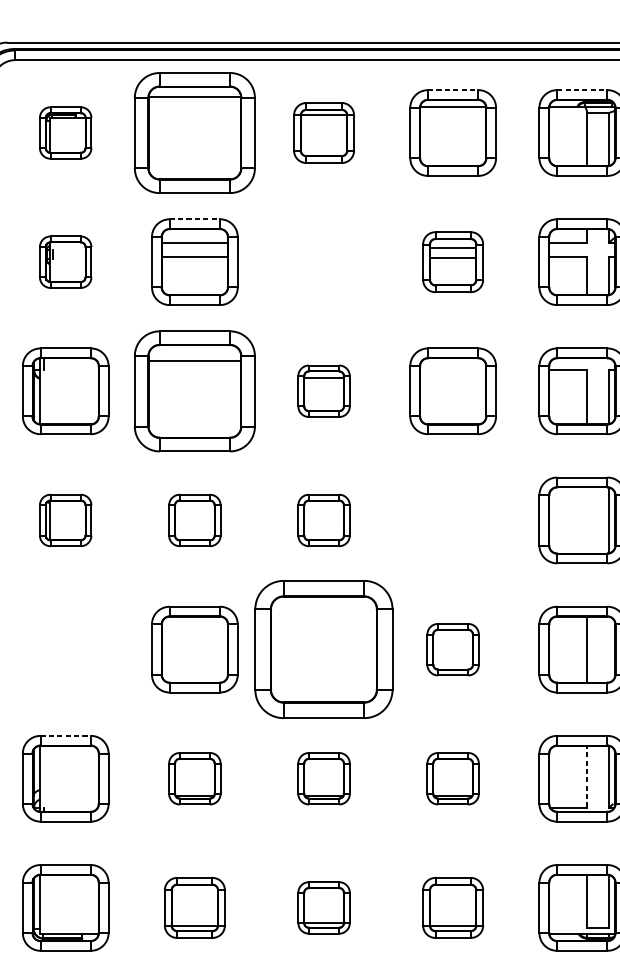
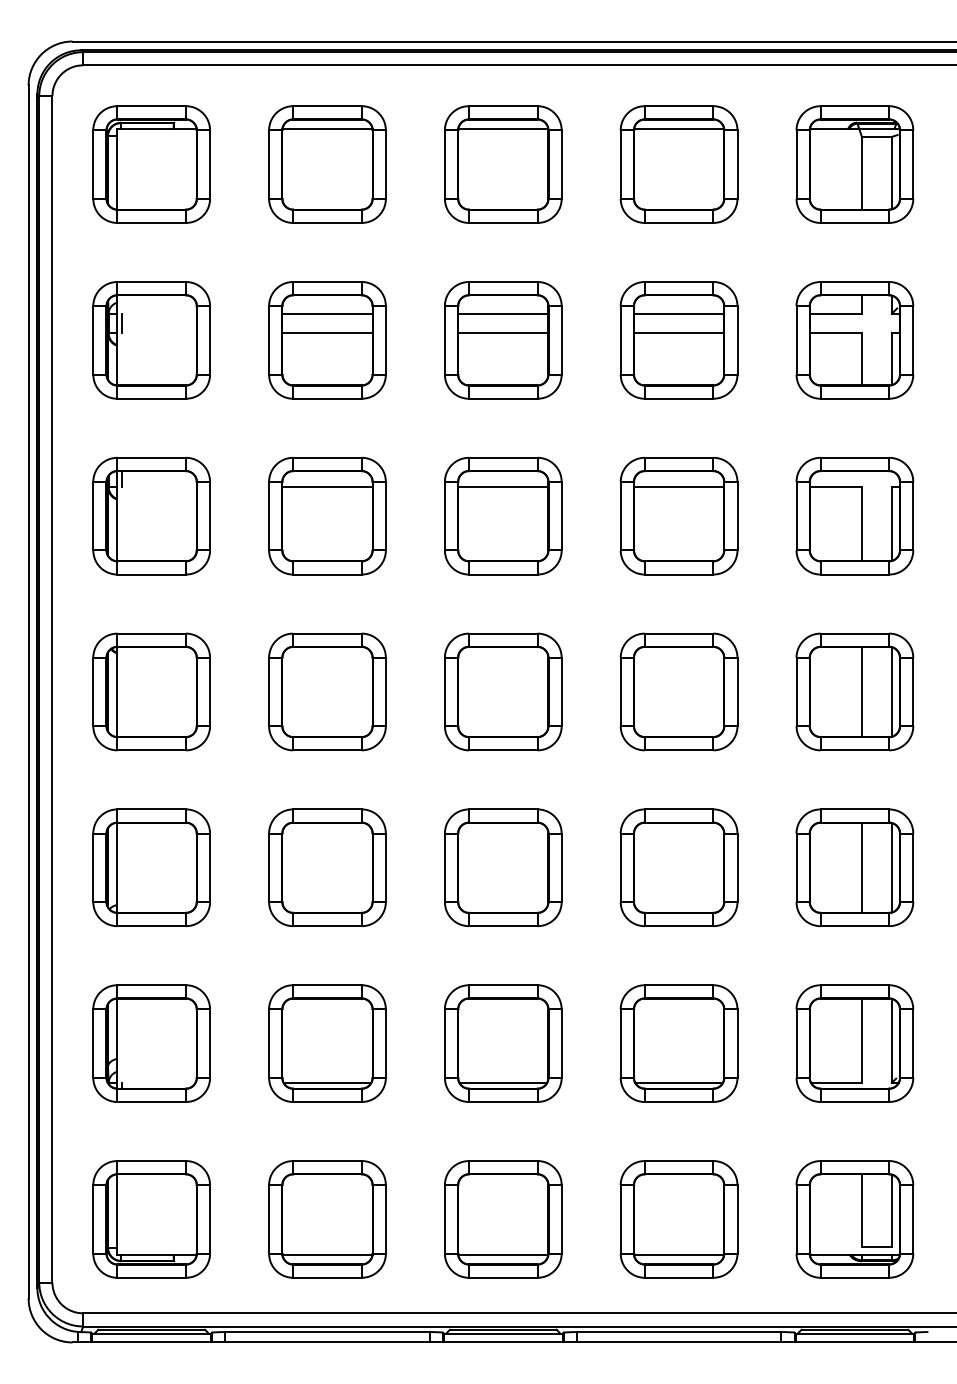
line: (453, 90) -> (679, 106), dashed -> solid
line: (582, 90) -> (855, 106), dashed -> solid
part: (65, 132) -> (151, 164), size x1.67
part: (194, 132) -> (327, 164), size x0.71
part: (324, 132) -> (503, 164), size x1.43
line: (194, 218) -> (327, 281), dashed -> solid
part: (65, 262) -> (151, 340), size x1.67
part: (324, 262) -> (503, 340), added
part: (452, 262) -> (678, 340), size x1.43
line: (453, 369) -> (679, 486), added
part: (194, 390) -> (327, 515), size x0.71
part: (324, 390) -> (503, 515), size x1.67
part: (65, 520) -> (151, 691), size x1.67
part: (194, 520) -> (327, 691), size x1.67
part: (324, 520) -> (503, 691), size x1.67
part: (452, 520) -> (678, 691), added
line: (587, 520) -> (861, 691), added
part: (65, 649) -> (151, 867), added
part: (324, 649) -> (503, 867), size x0.62
part: (452, 649) -> (678, 867), size x1.67
line: (609, 649) -> (891, 867), added
line: (66, 736) -> (152, 985), dashed -> solid
line: (587, 776) -> (861, 1040), dashed -> solid
part: (194, 778) -> (327, 1043), size x1.67
part: (324, 778) -> (503, 1043), size x1.67
part: (452, 778) -> (678, 1043), size x1.67
part: (194, 907) -> (327, 1219), size x1.43
part: (324, 907) -> (503, 1219), size x1.67
part: (452, 907) -> (678, 1219), size x1.43

